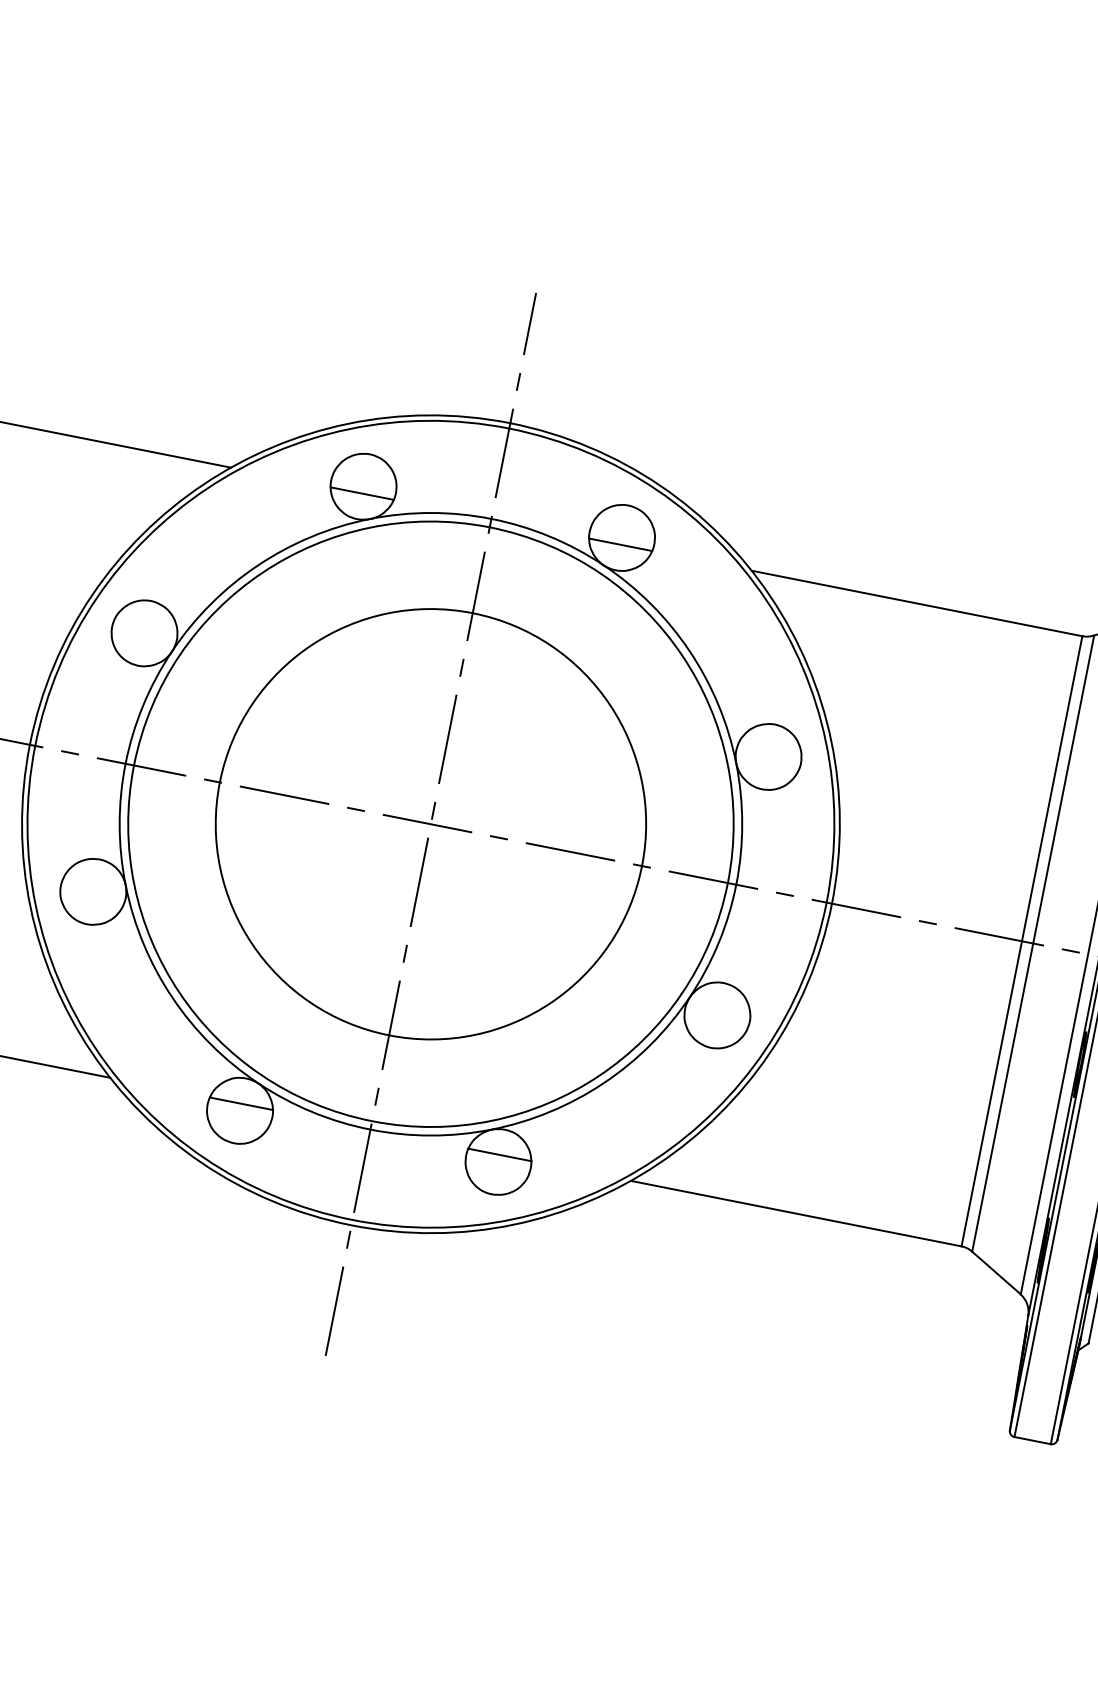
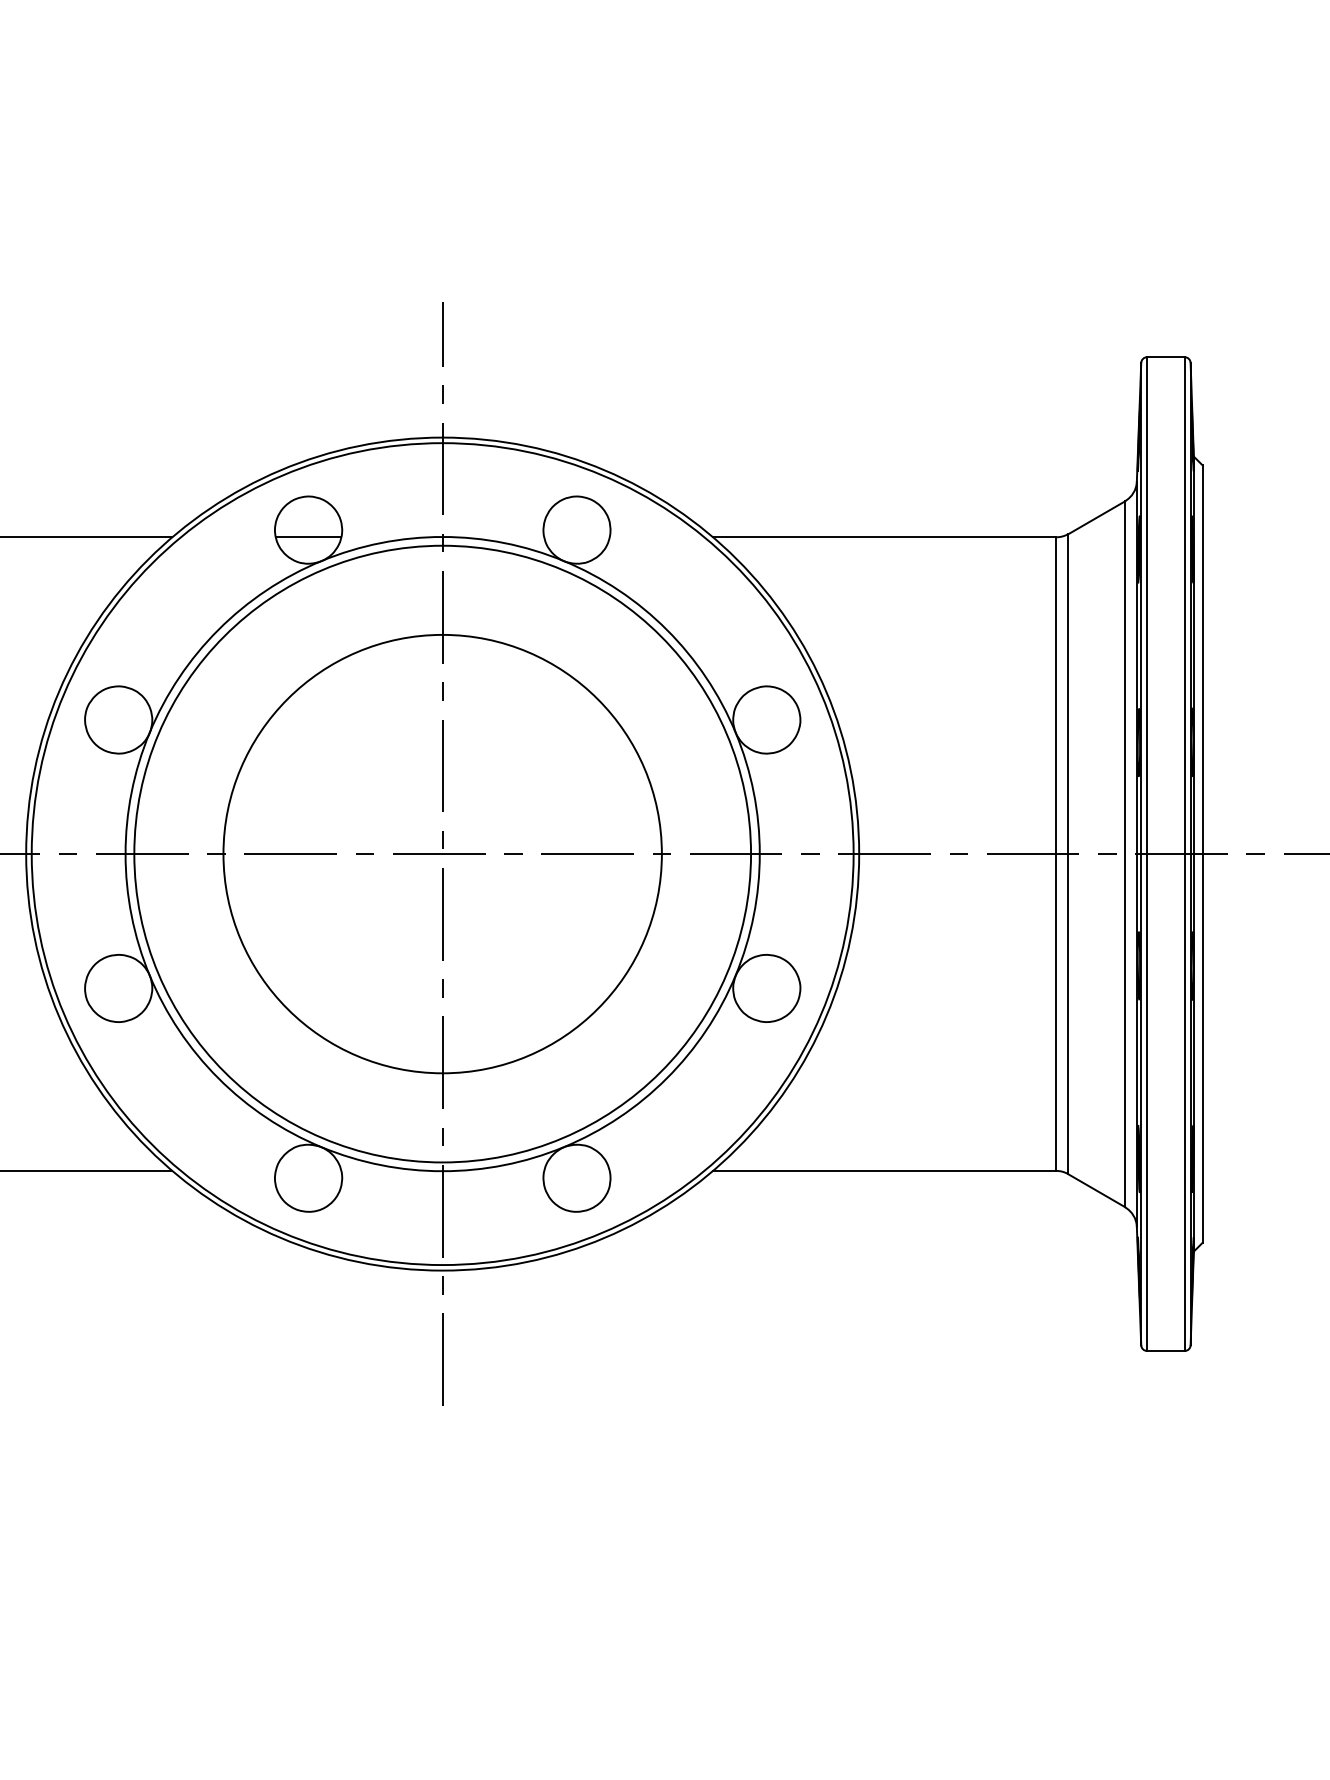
line: (620, 544) -> (576, 537), removed
line: (241, 1103) -> (308, 1170), removed
line: (499, 1154) -> (576, 1170), removed

